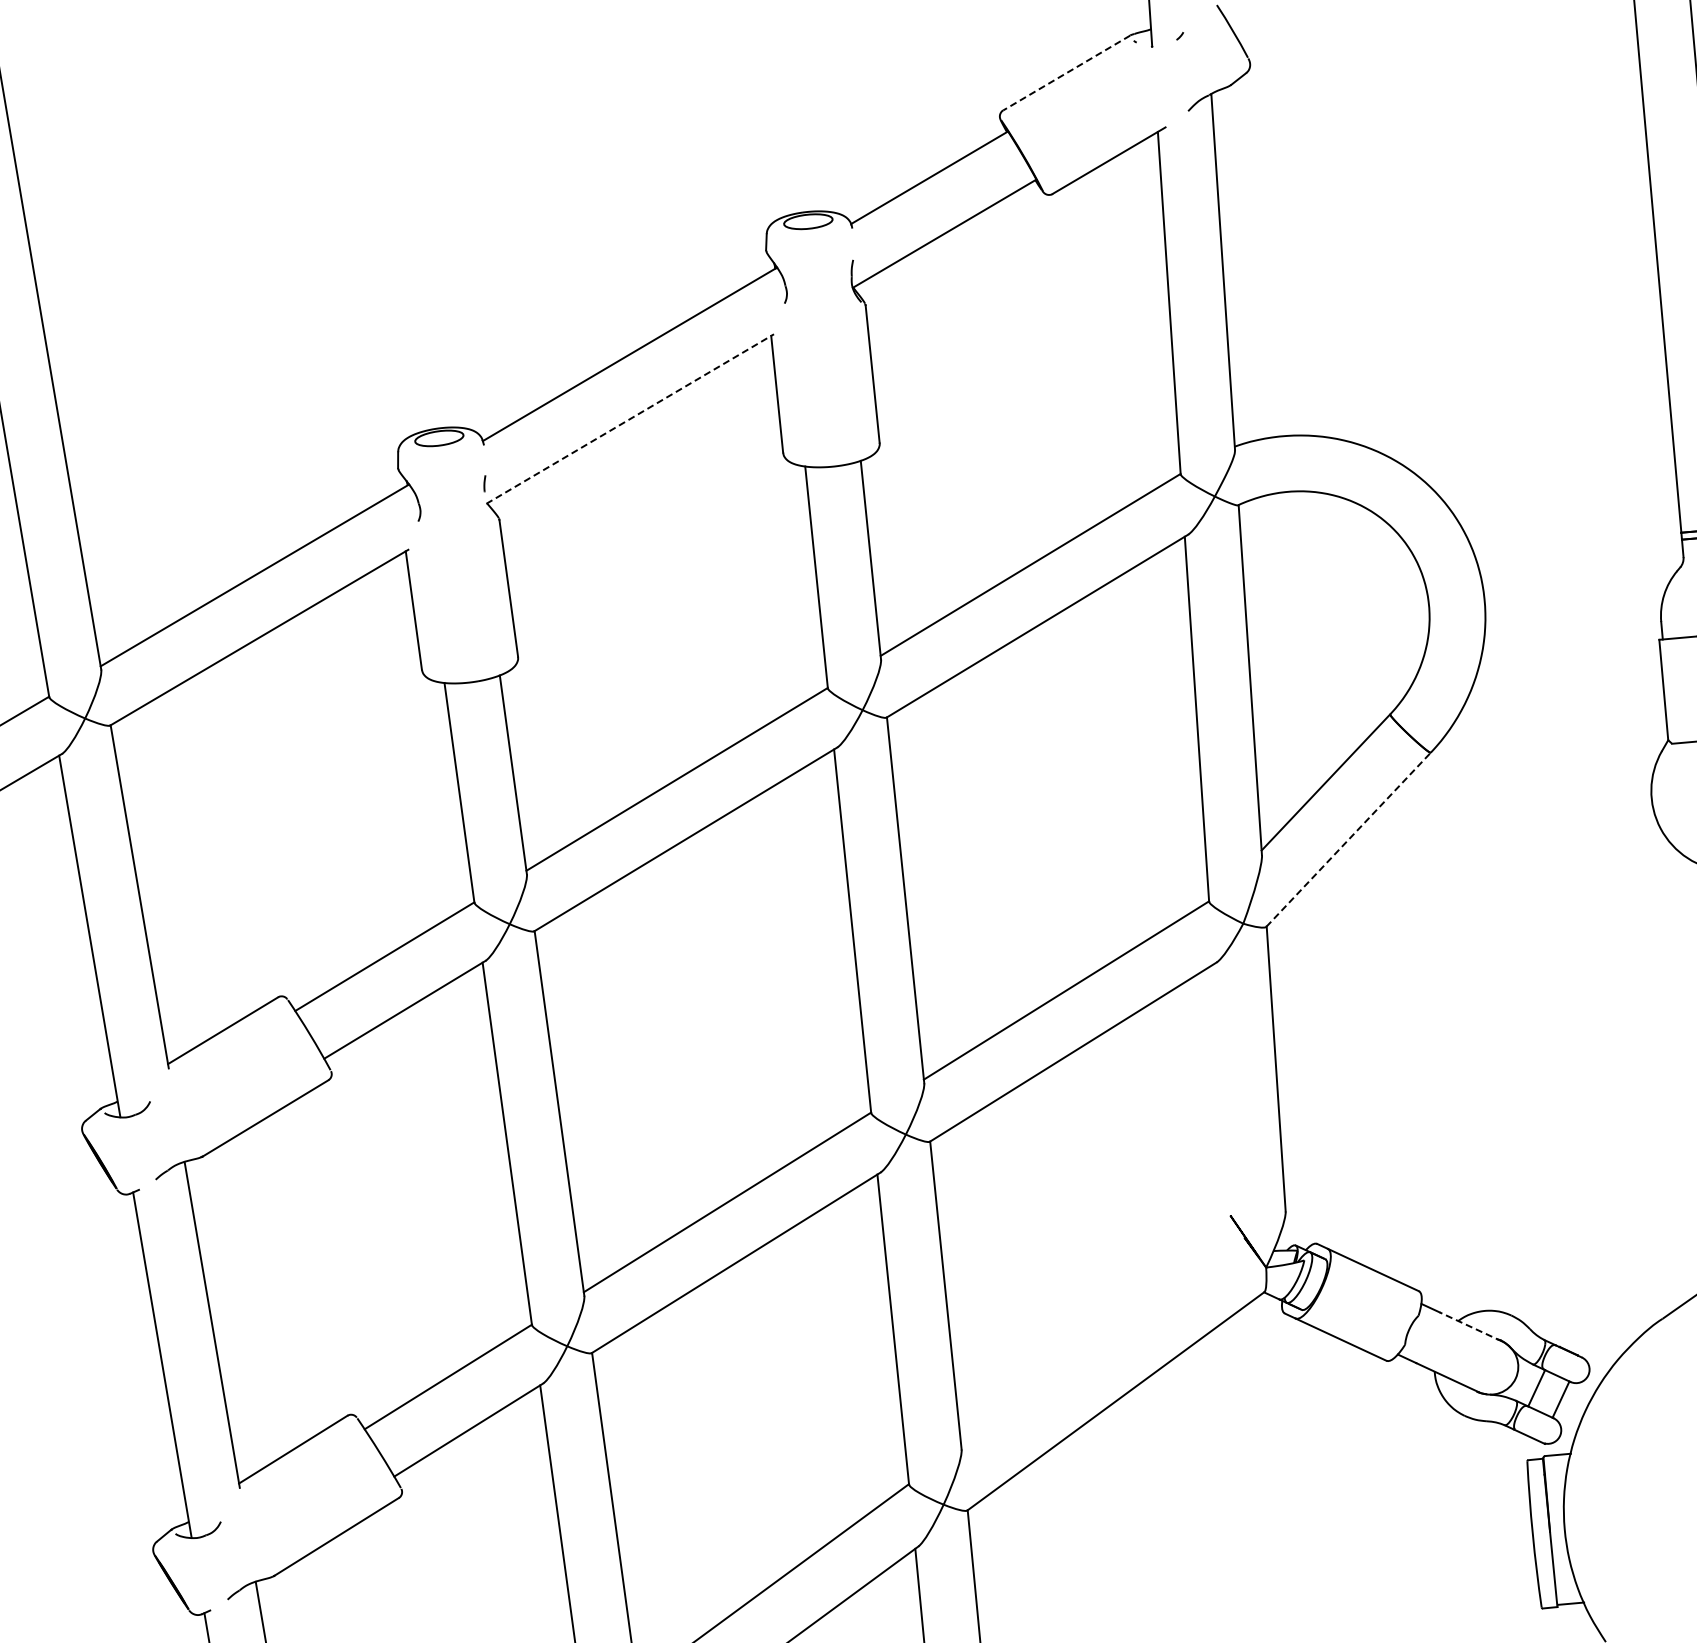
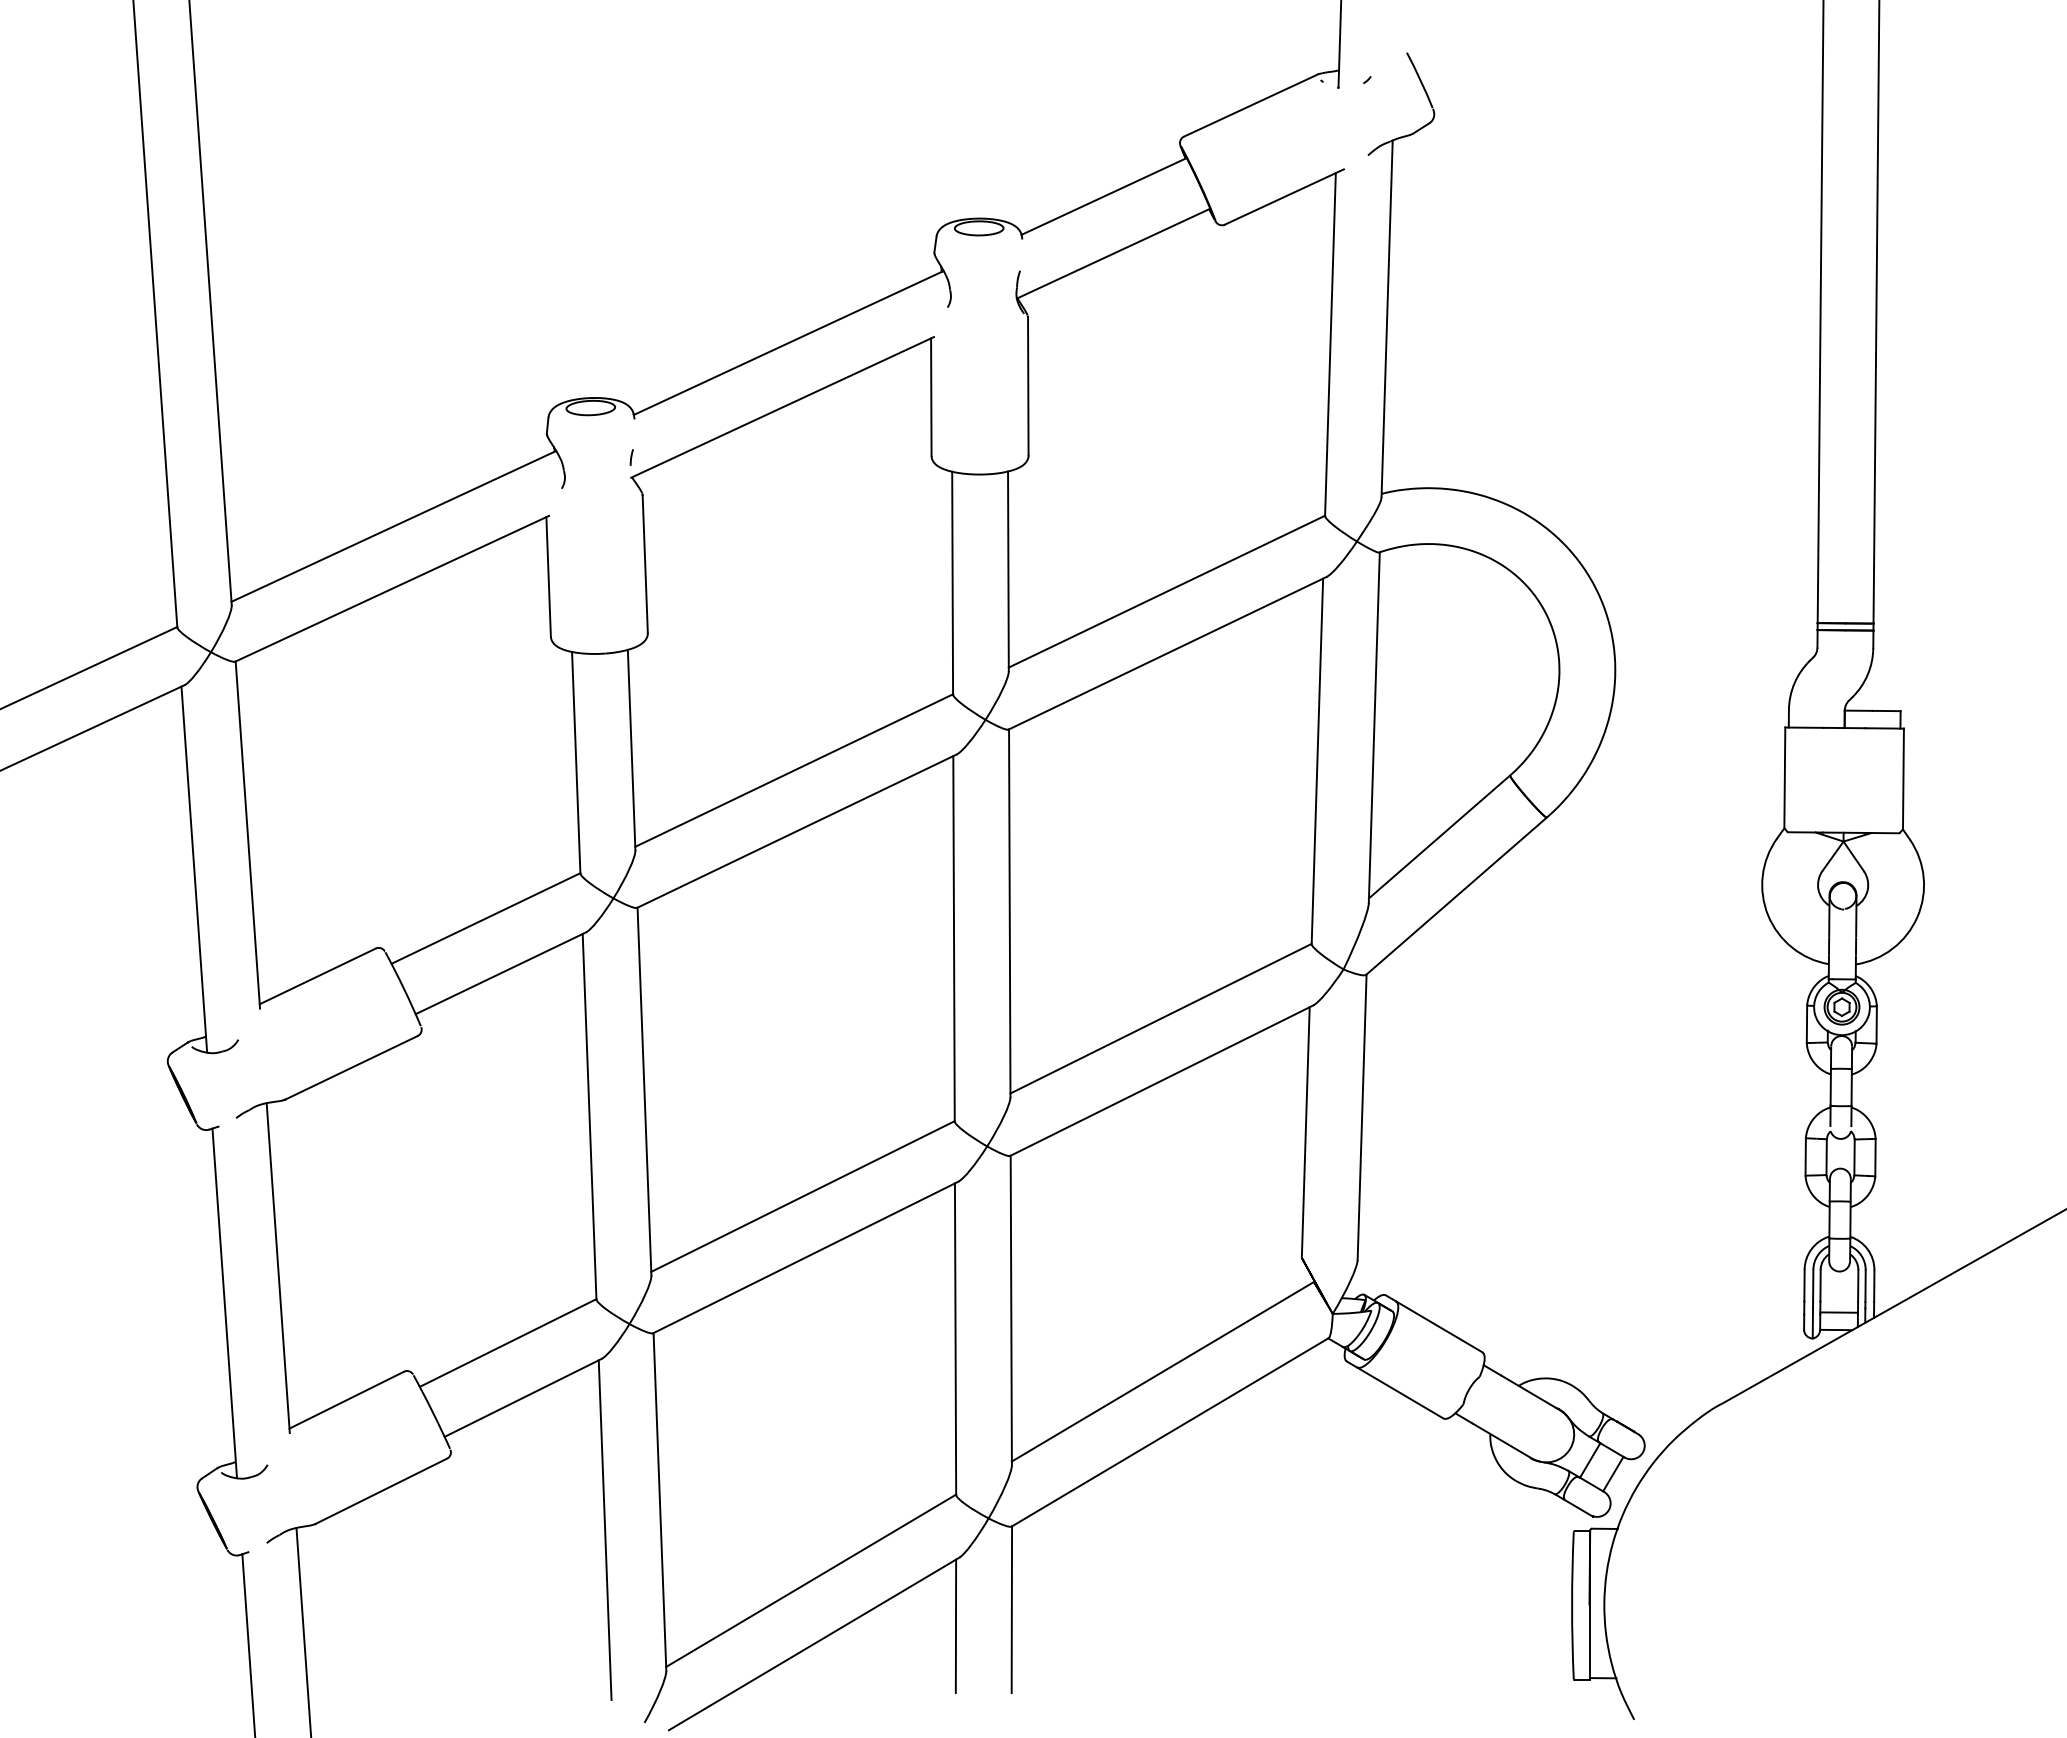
line: (1066, 72) -> (1250, 105), dashed -> solid
line: (630, 419) -> (782, 407), dashed -> solid
line: (1348, 840) -> (1456, 896), dashed -> solid
line: (1221, 1089) -> (1305, 1132), added
line: (1470, 1326) -> (1530, 1392), dashed -> solid
line: (1102, 1341) -> (1162, 1371), added

